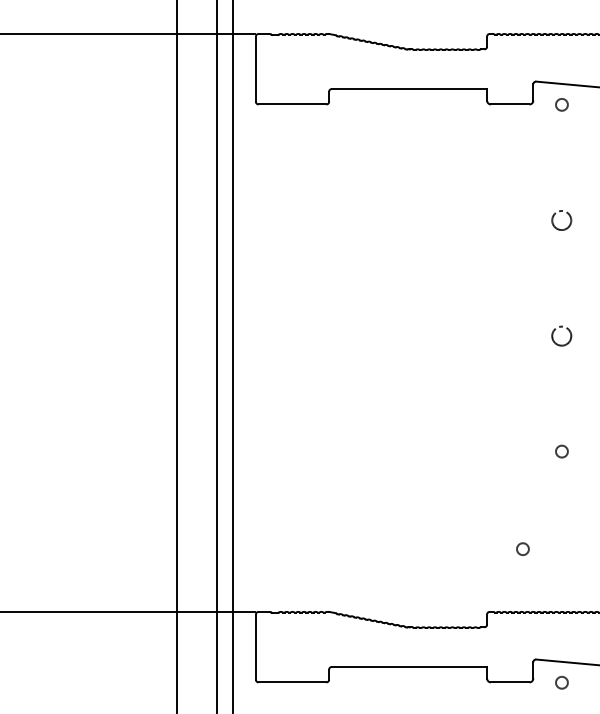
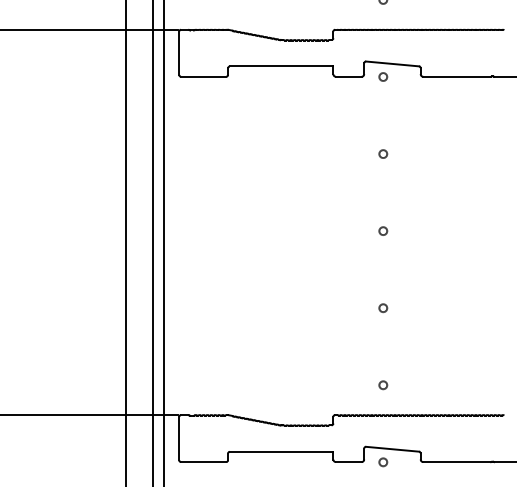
circle: (562, 219) -> (383, 153), size x0.62
circle: (562, 335) -> (383, 230), size x0.62
circle: (523, 549) -> (383, 385), moved

